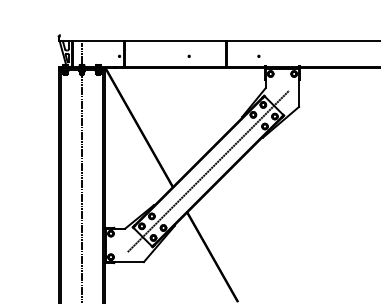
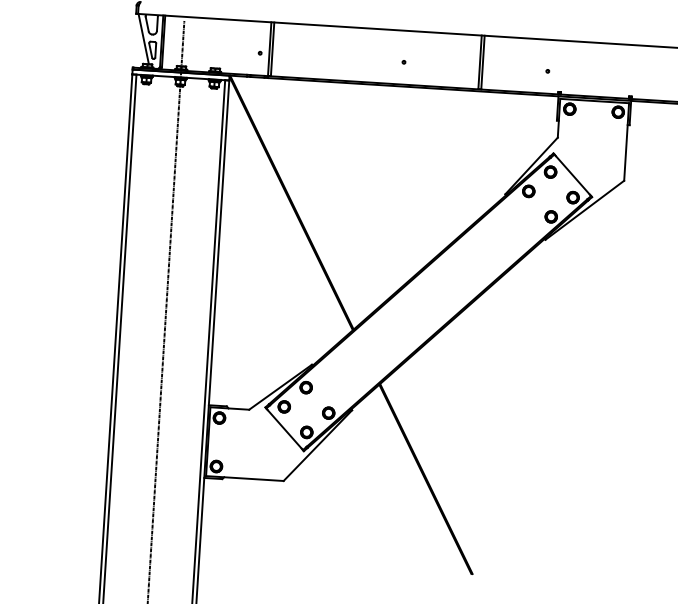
line: (208, 171) -> (428, 302), removed

